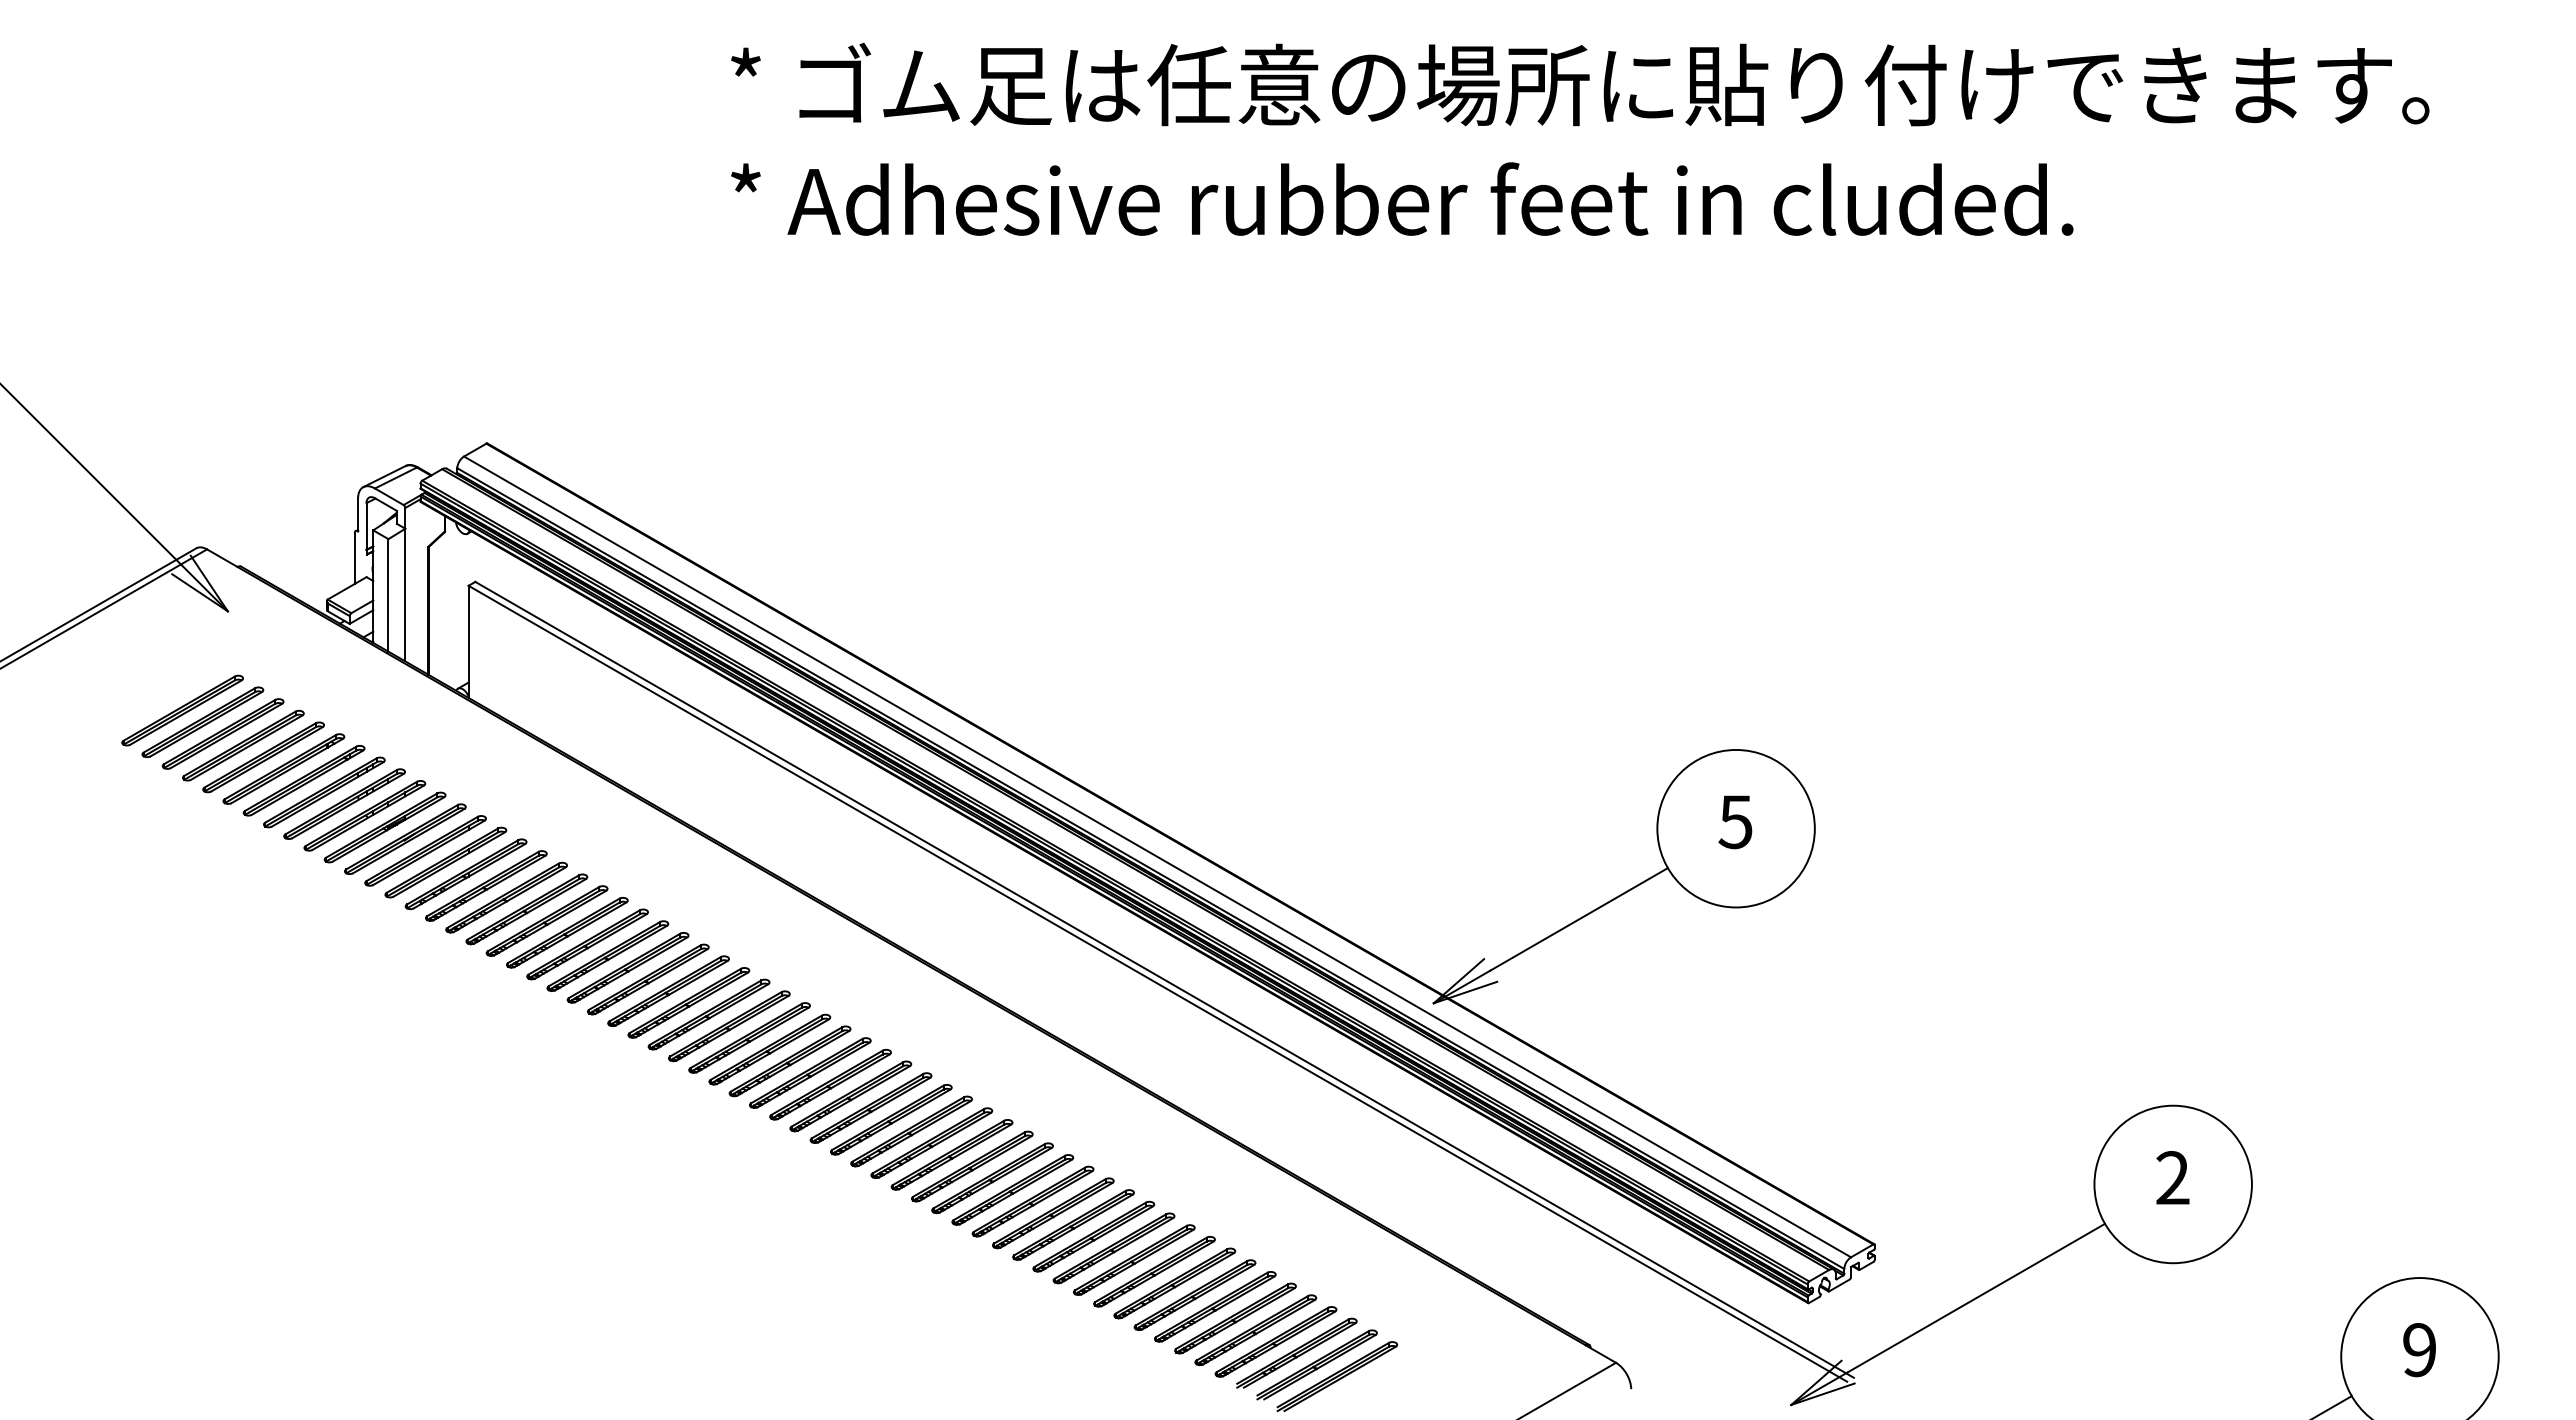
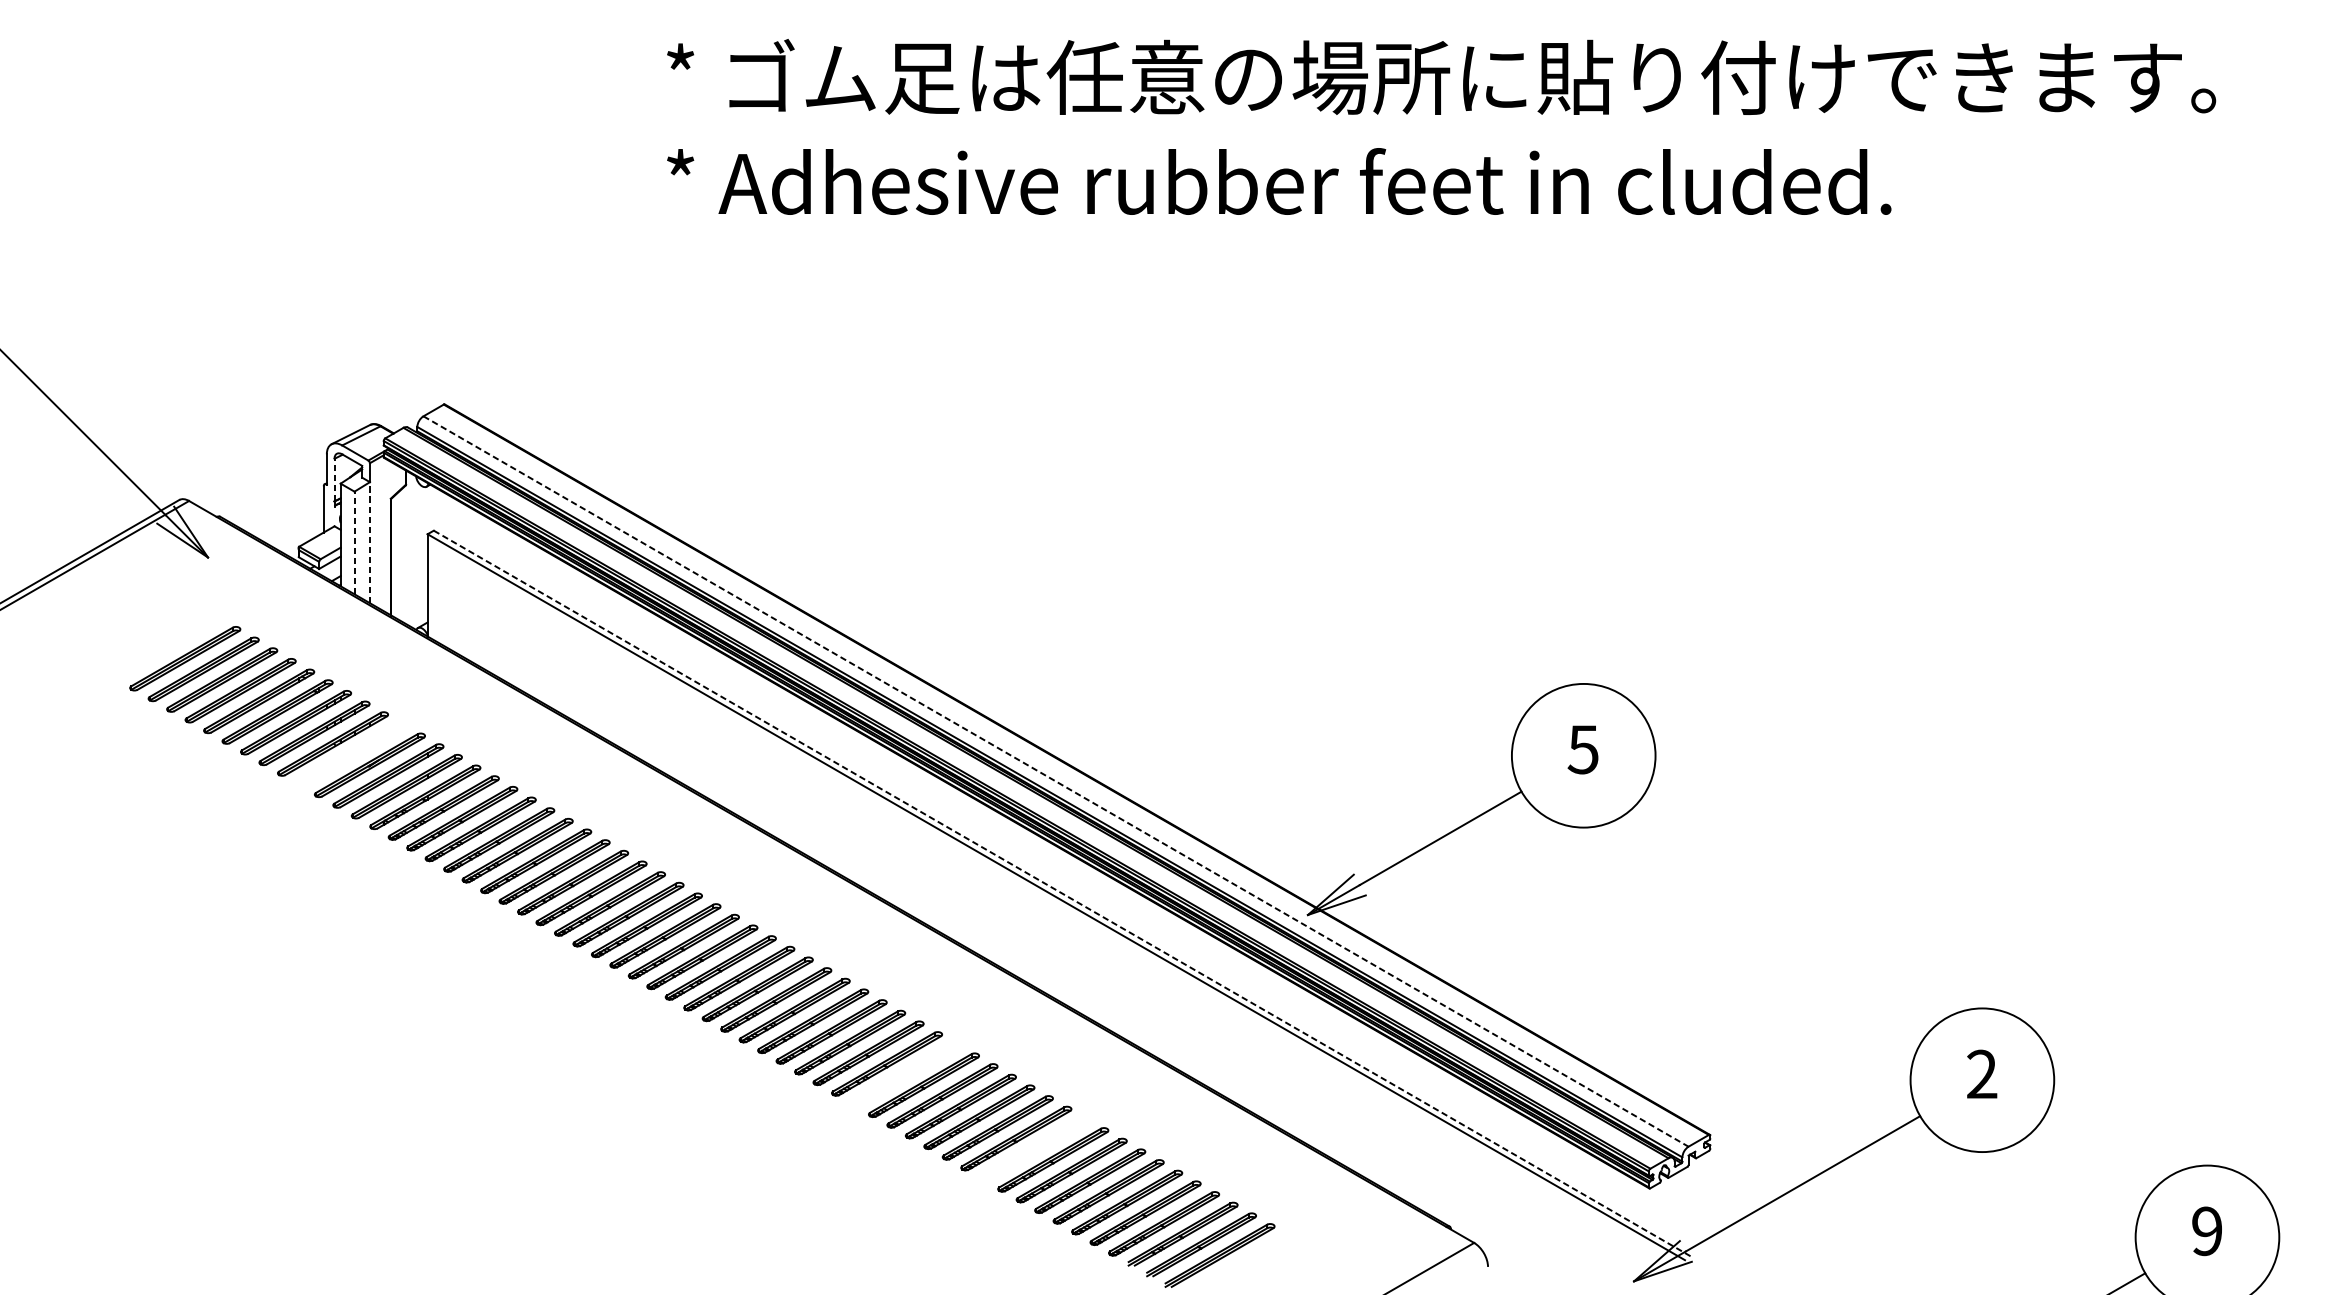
line: (366, 526) -> (334, 480), solid -> dashed
line: (388, 594) -> (354, 542), solid -> dashed
line: (405, 594) -> (370, 542), solid -> dashed
part: (182, 710) -> (166, 647), removed
part: (384, 827) -> (350, 754), removed
line: (1157, 856) -> (1055, 781), solid -> dashed
line: (1164, 979) -> (1062, 893), solid -> dashed
part: (992, 1178) -> (905, 1074), removed
part: (1134, 1259) -> (1034, 1148), removed

